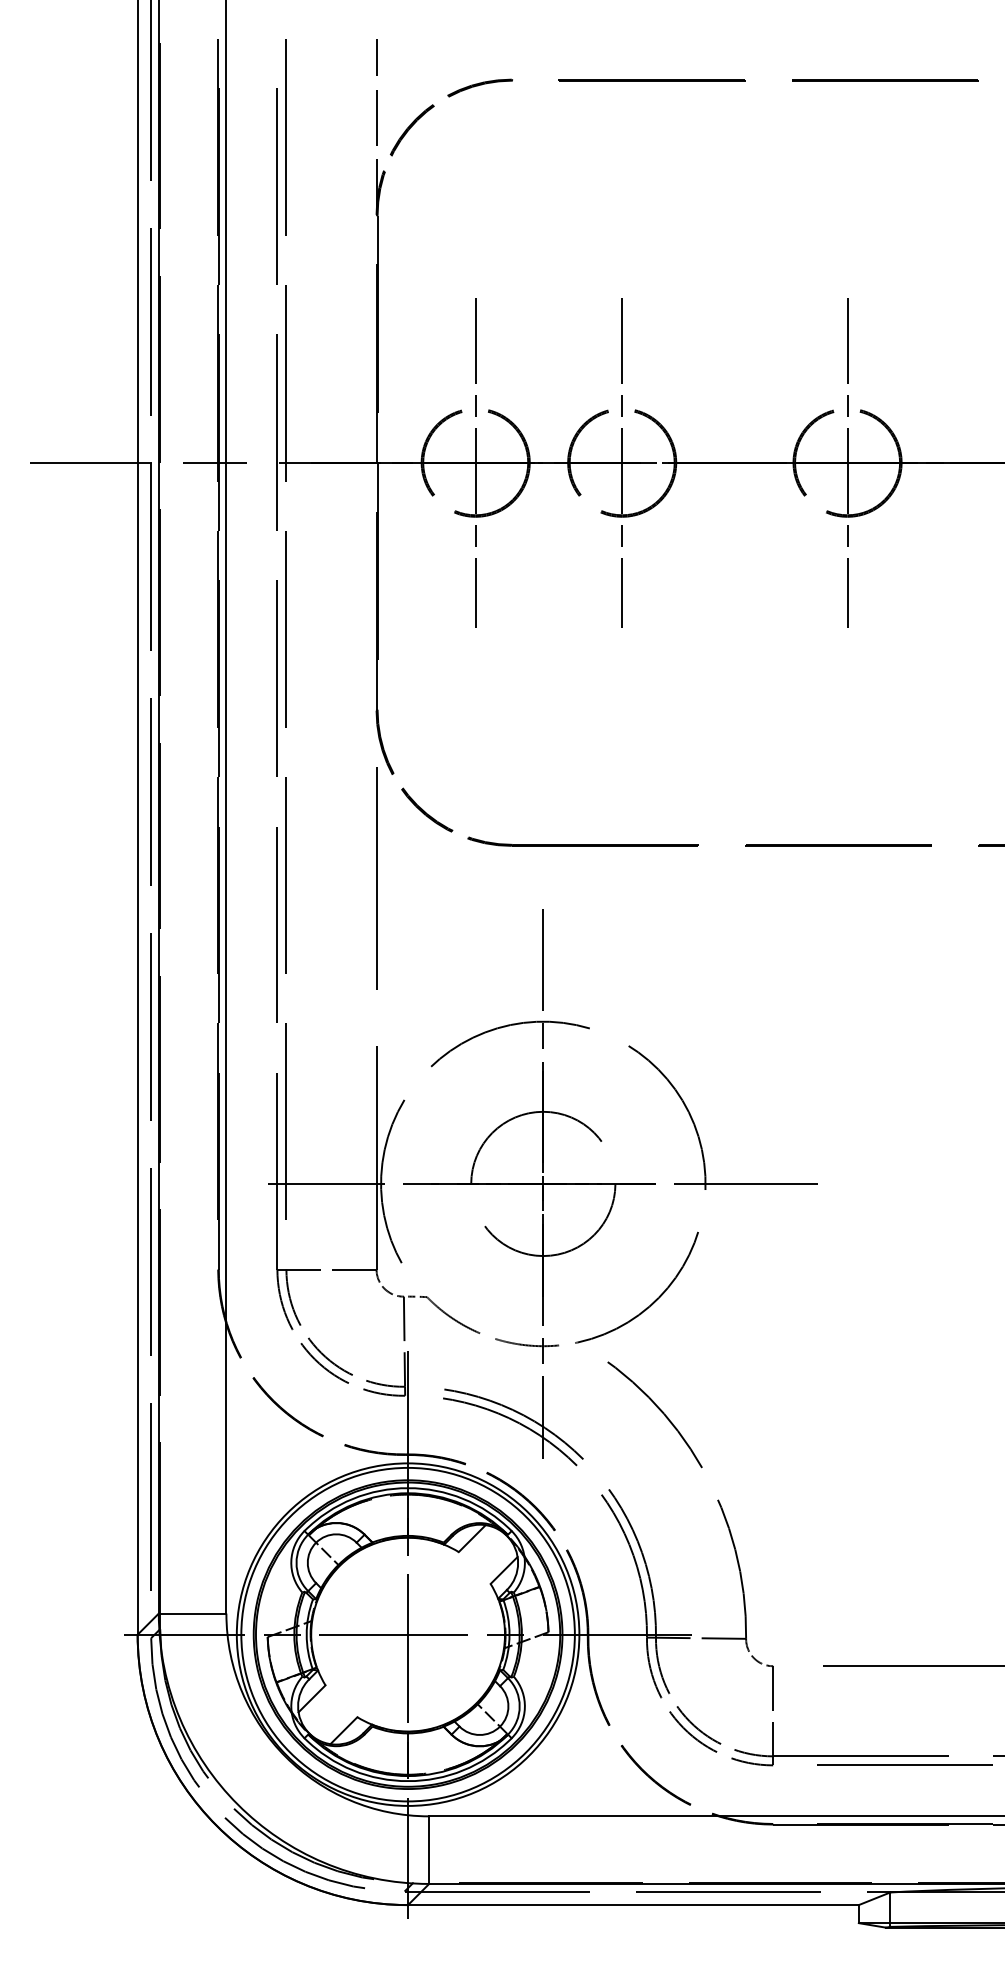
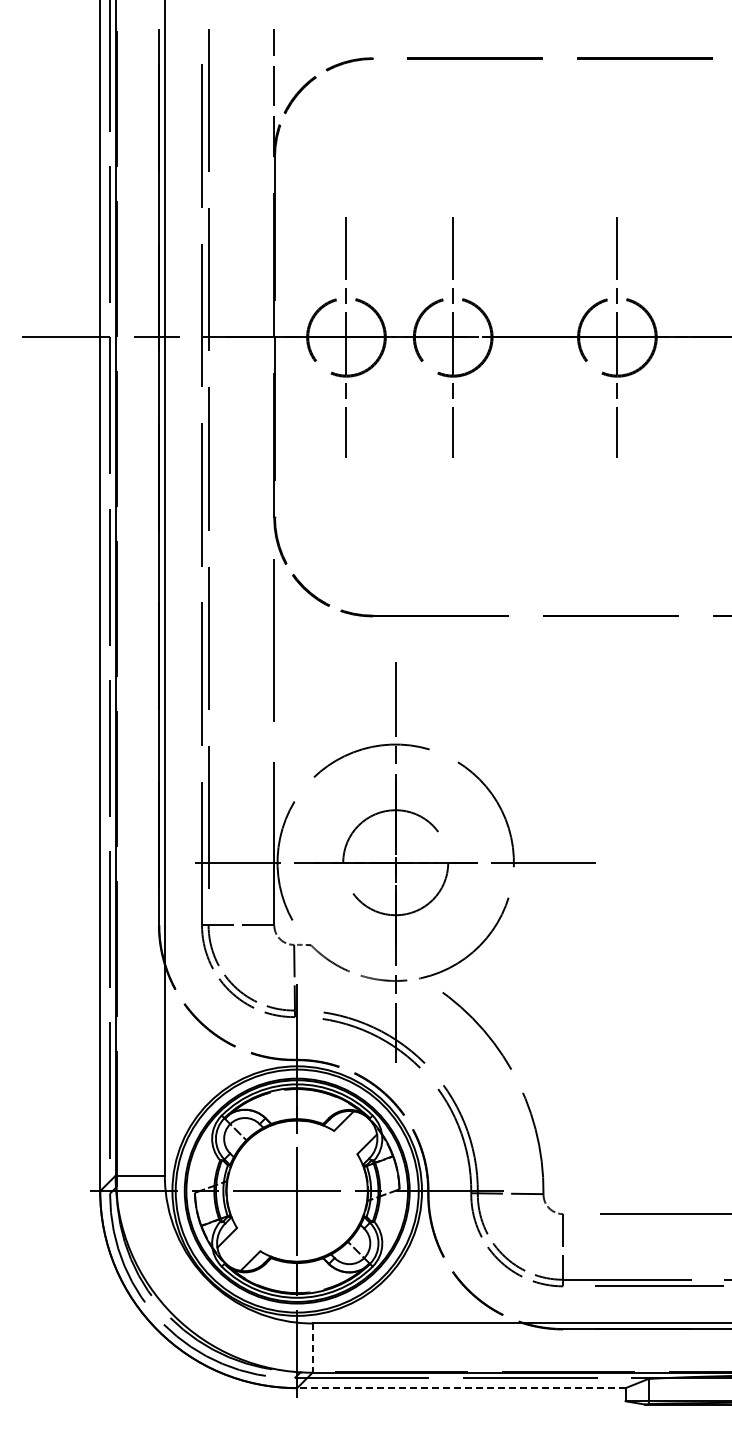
line: (429, 1850) -> (312, 1348), solid -> dashed
line: (632, 1905) -> (460, 1388), solid -> dashed

